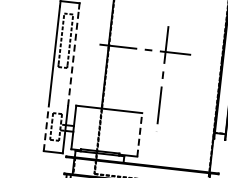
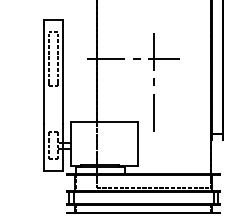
line: (73, 57) -> (63, 74), dashed -> solid
line: (45, 127) -> (43, 147), dashed -> solid
line: (139, 135) -> (137, 144), dashed -> solid

